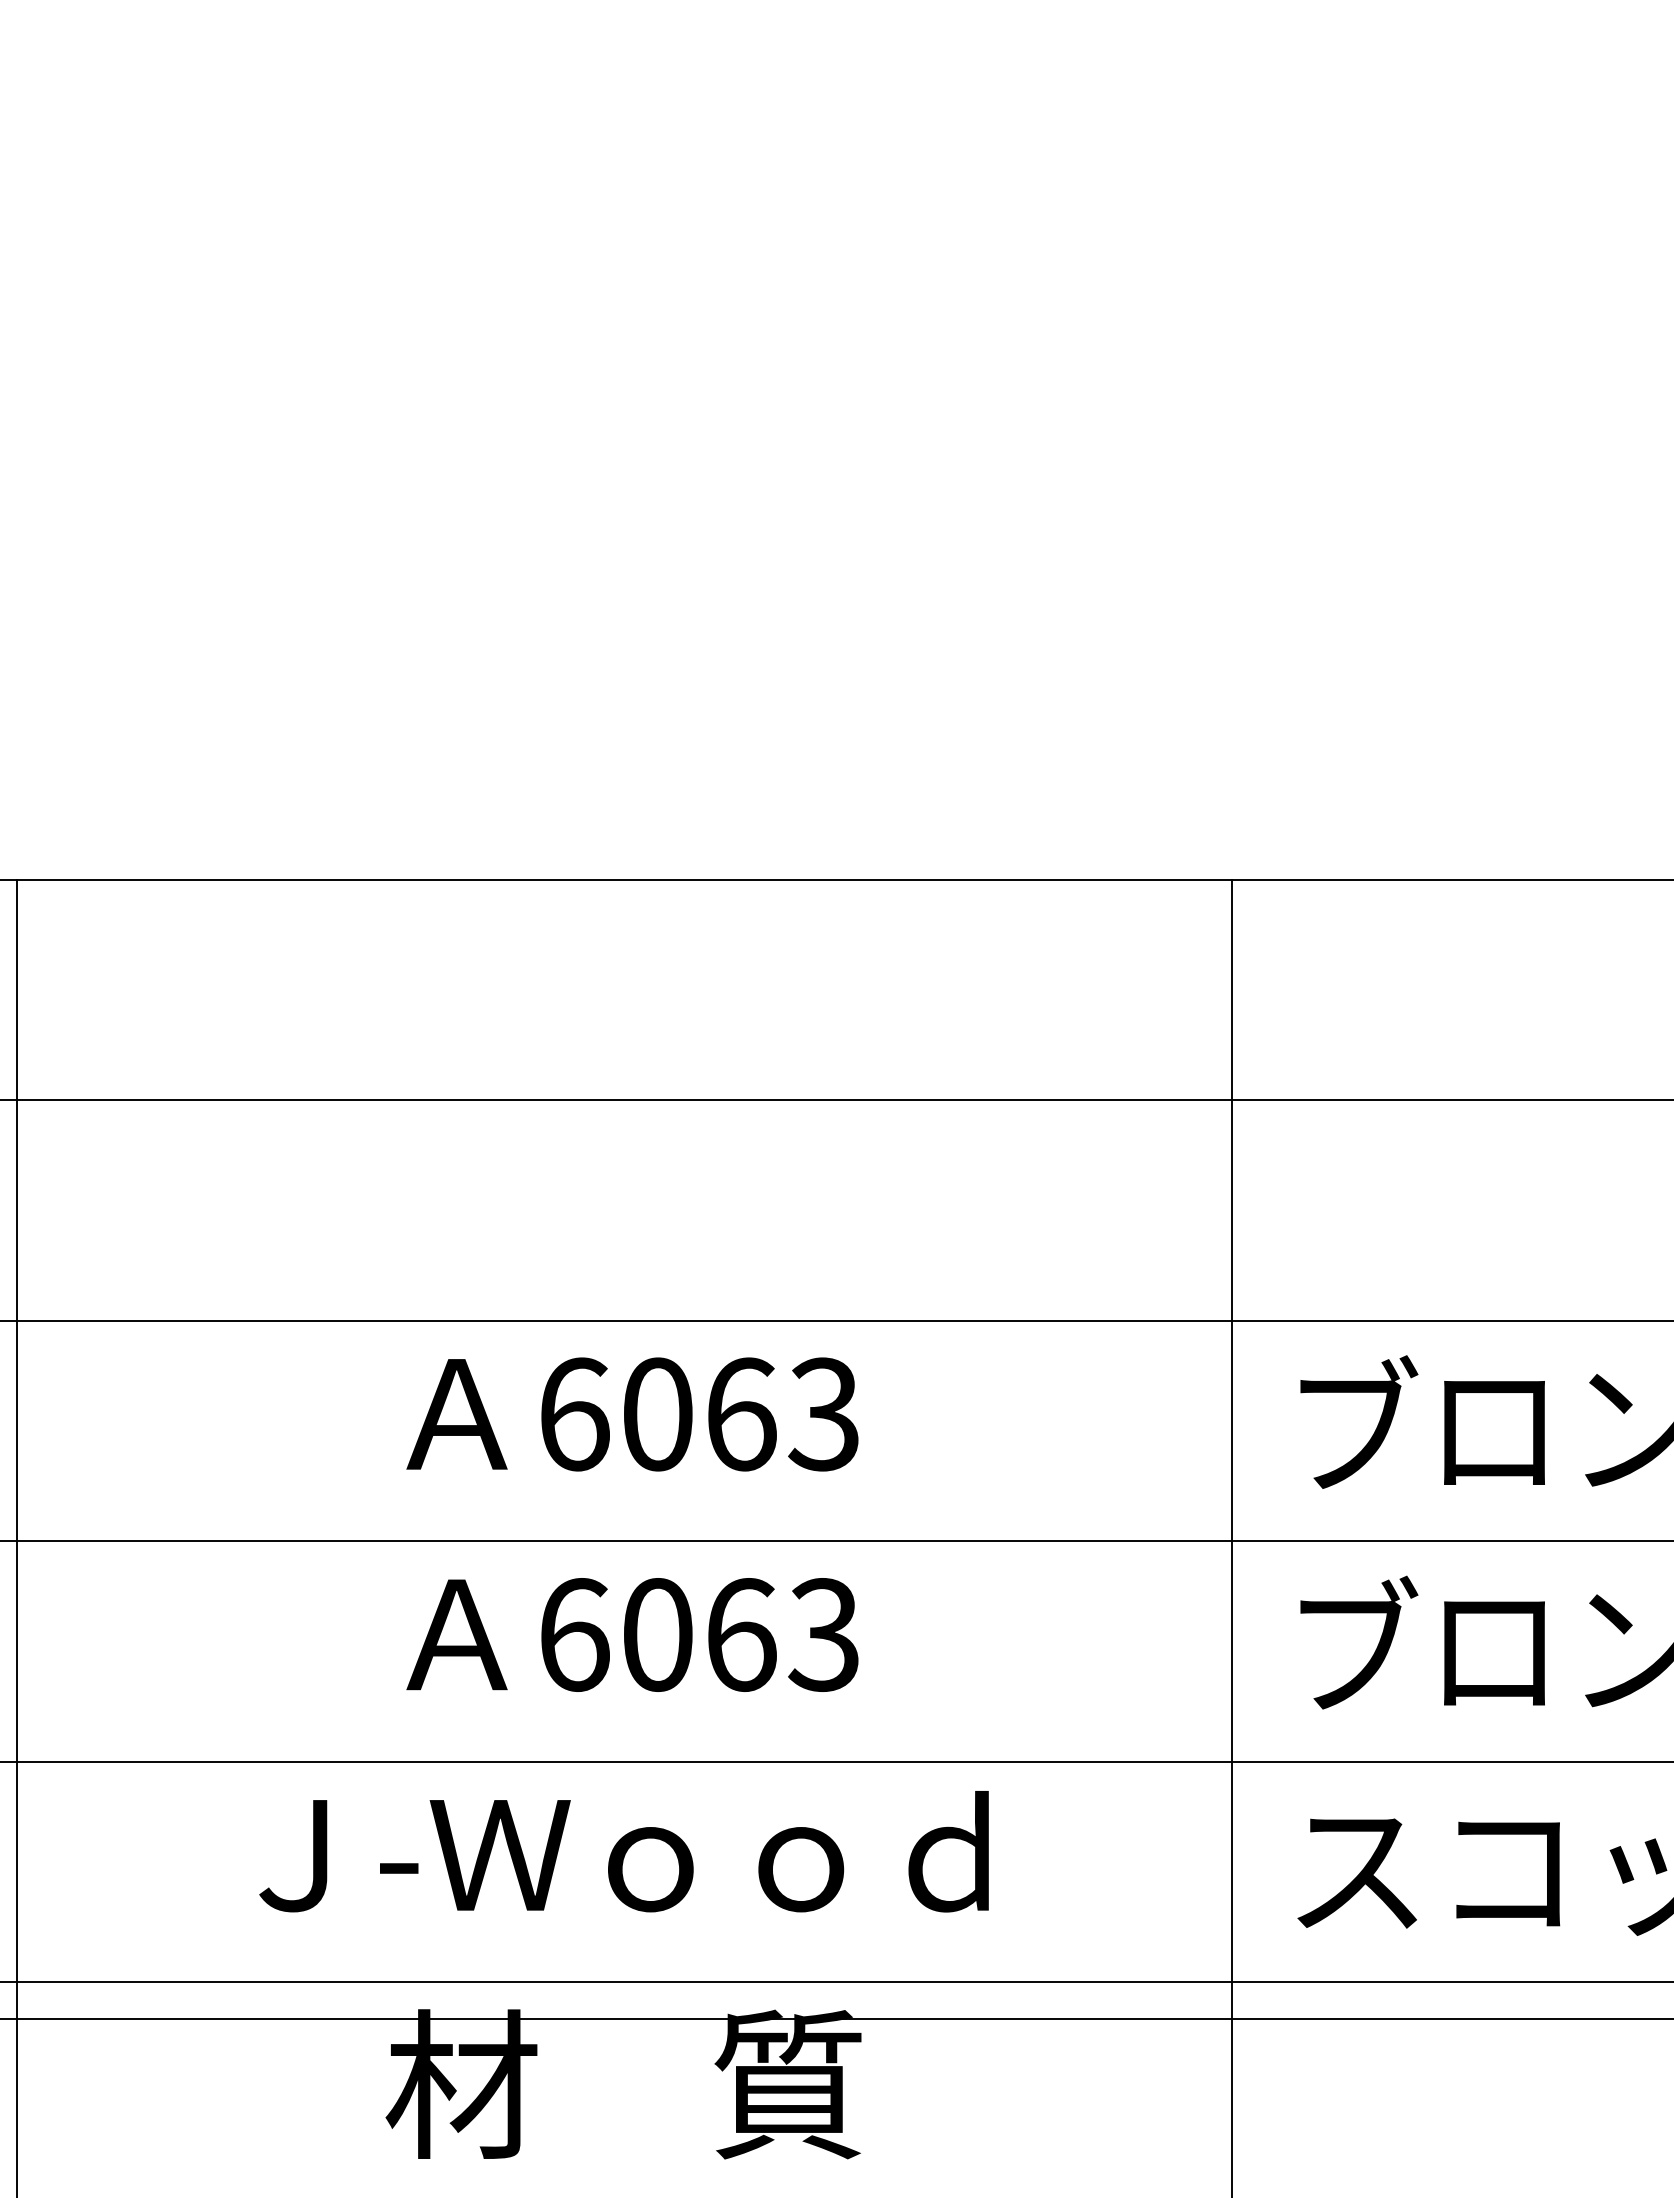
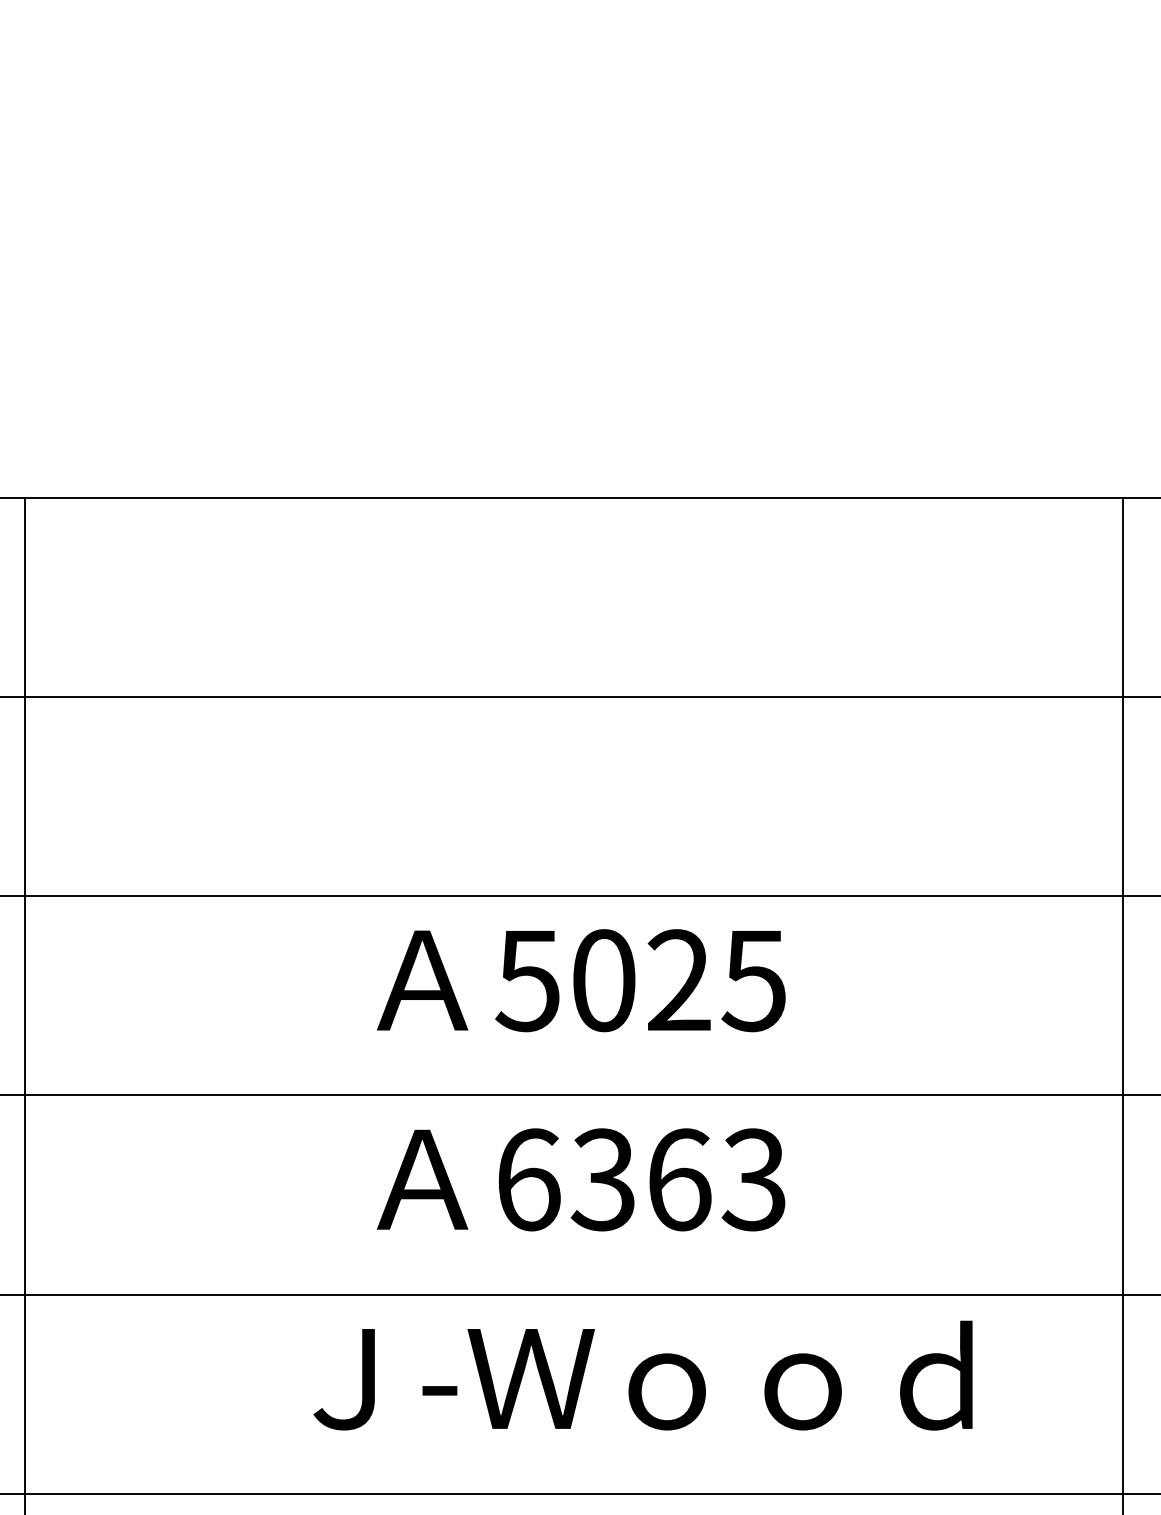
text: (697, 1414) -> (639, 980), 6063 -> 5025
text: (656, 1634) -> (602, 1179), 6063 -> 6363
text: (623, 1851) -> (642, 1375), moved

